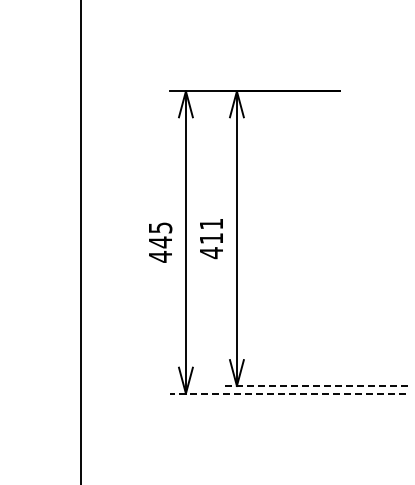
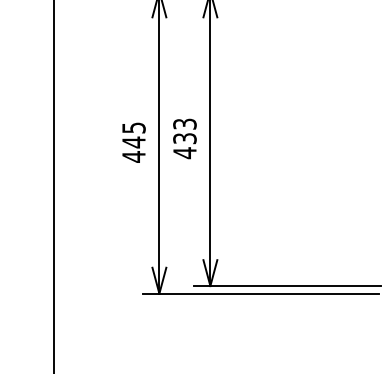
text: (211, 230) -> (184, 130), 411 -> 433
line: (313, 385) -> (286, 285), dashed -> solid
line: (287, 393) -> (260, 293), dashed -> solid

